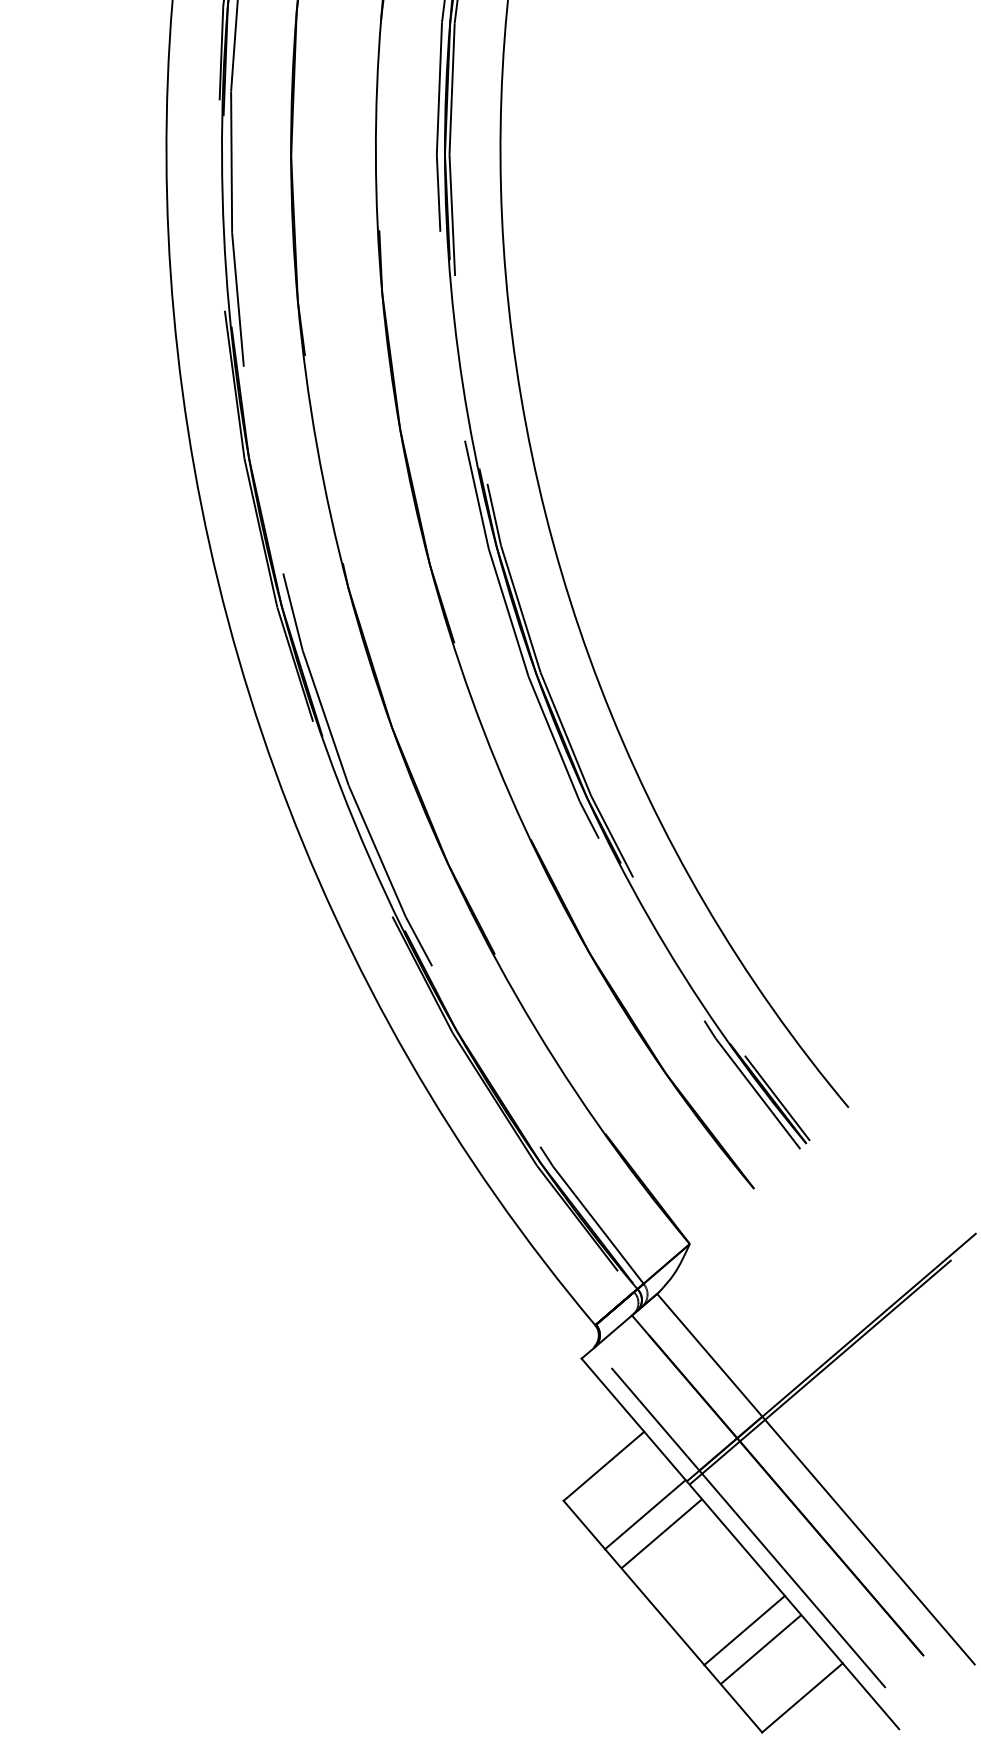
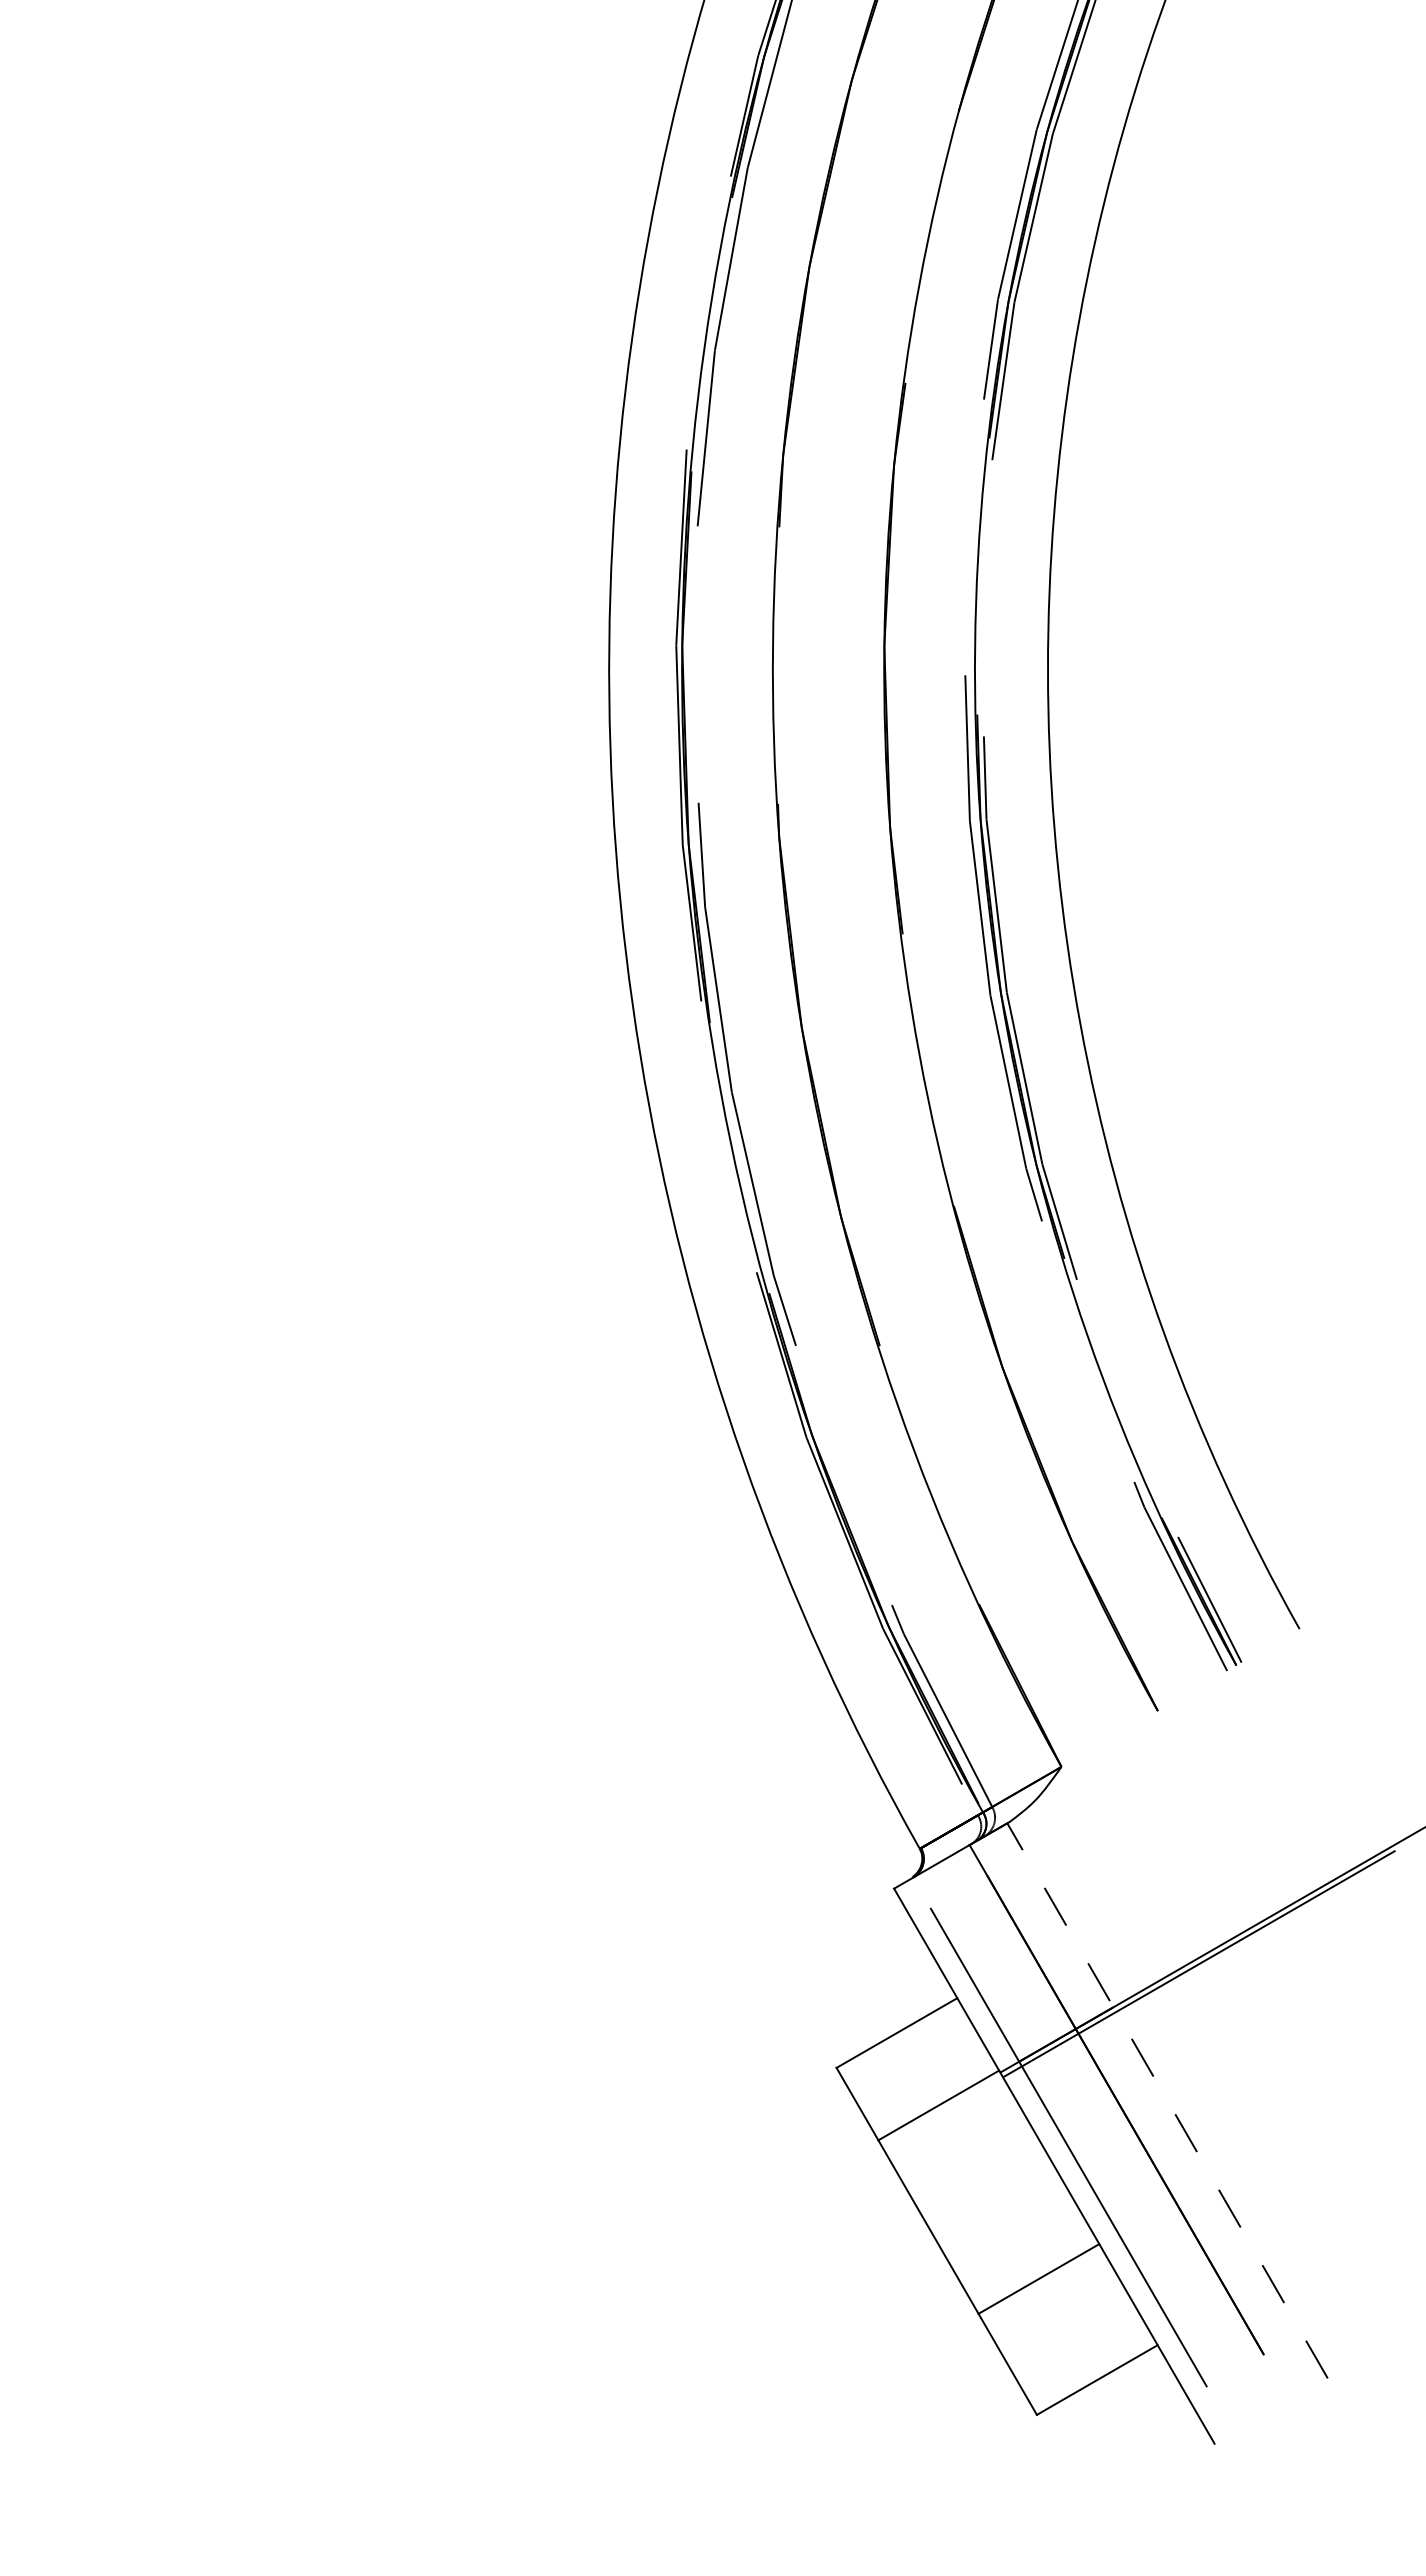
line: (815, 1478) -> (1167, 2100), solid -> dashed
line: (661, 1533) -> (954, 2133), removed
line: (761, 1649) -> (1055, 2307), removed

